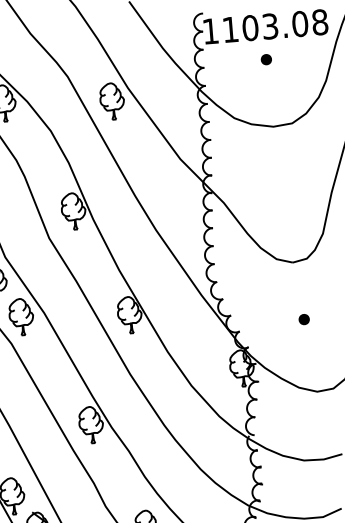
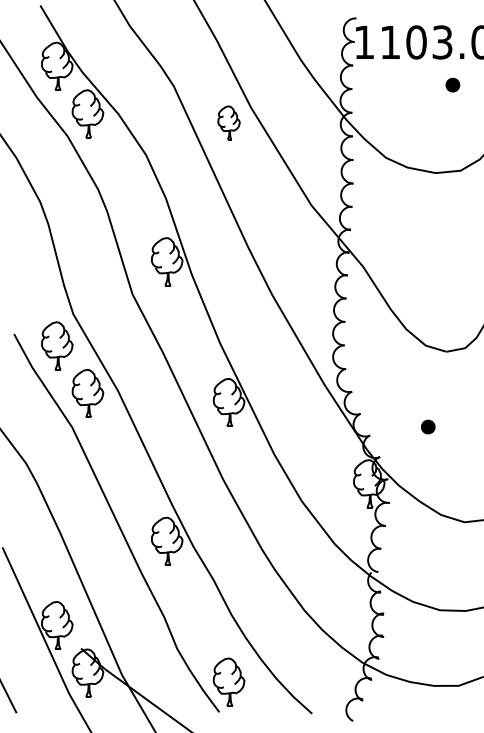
part: (266, 59) -> (452, 84), moved
part: (111, 101) -> (228, 122), size x0.7
part: (304, 319) -> (428, 426), moved

